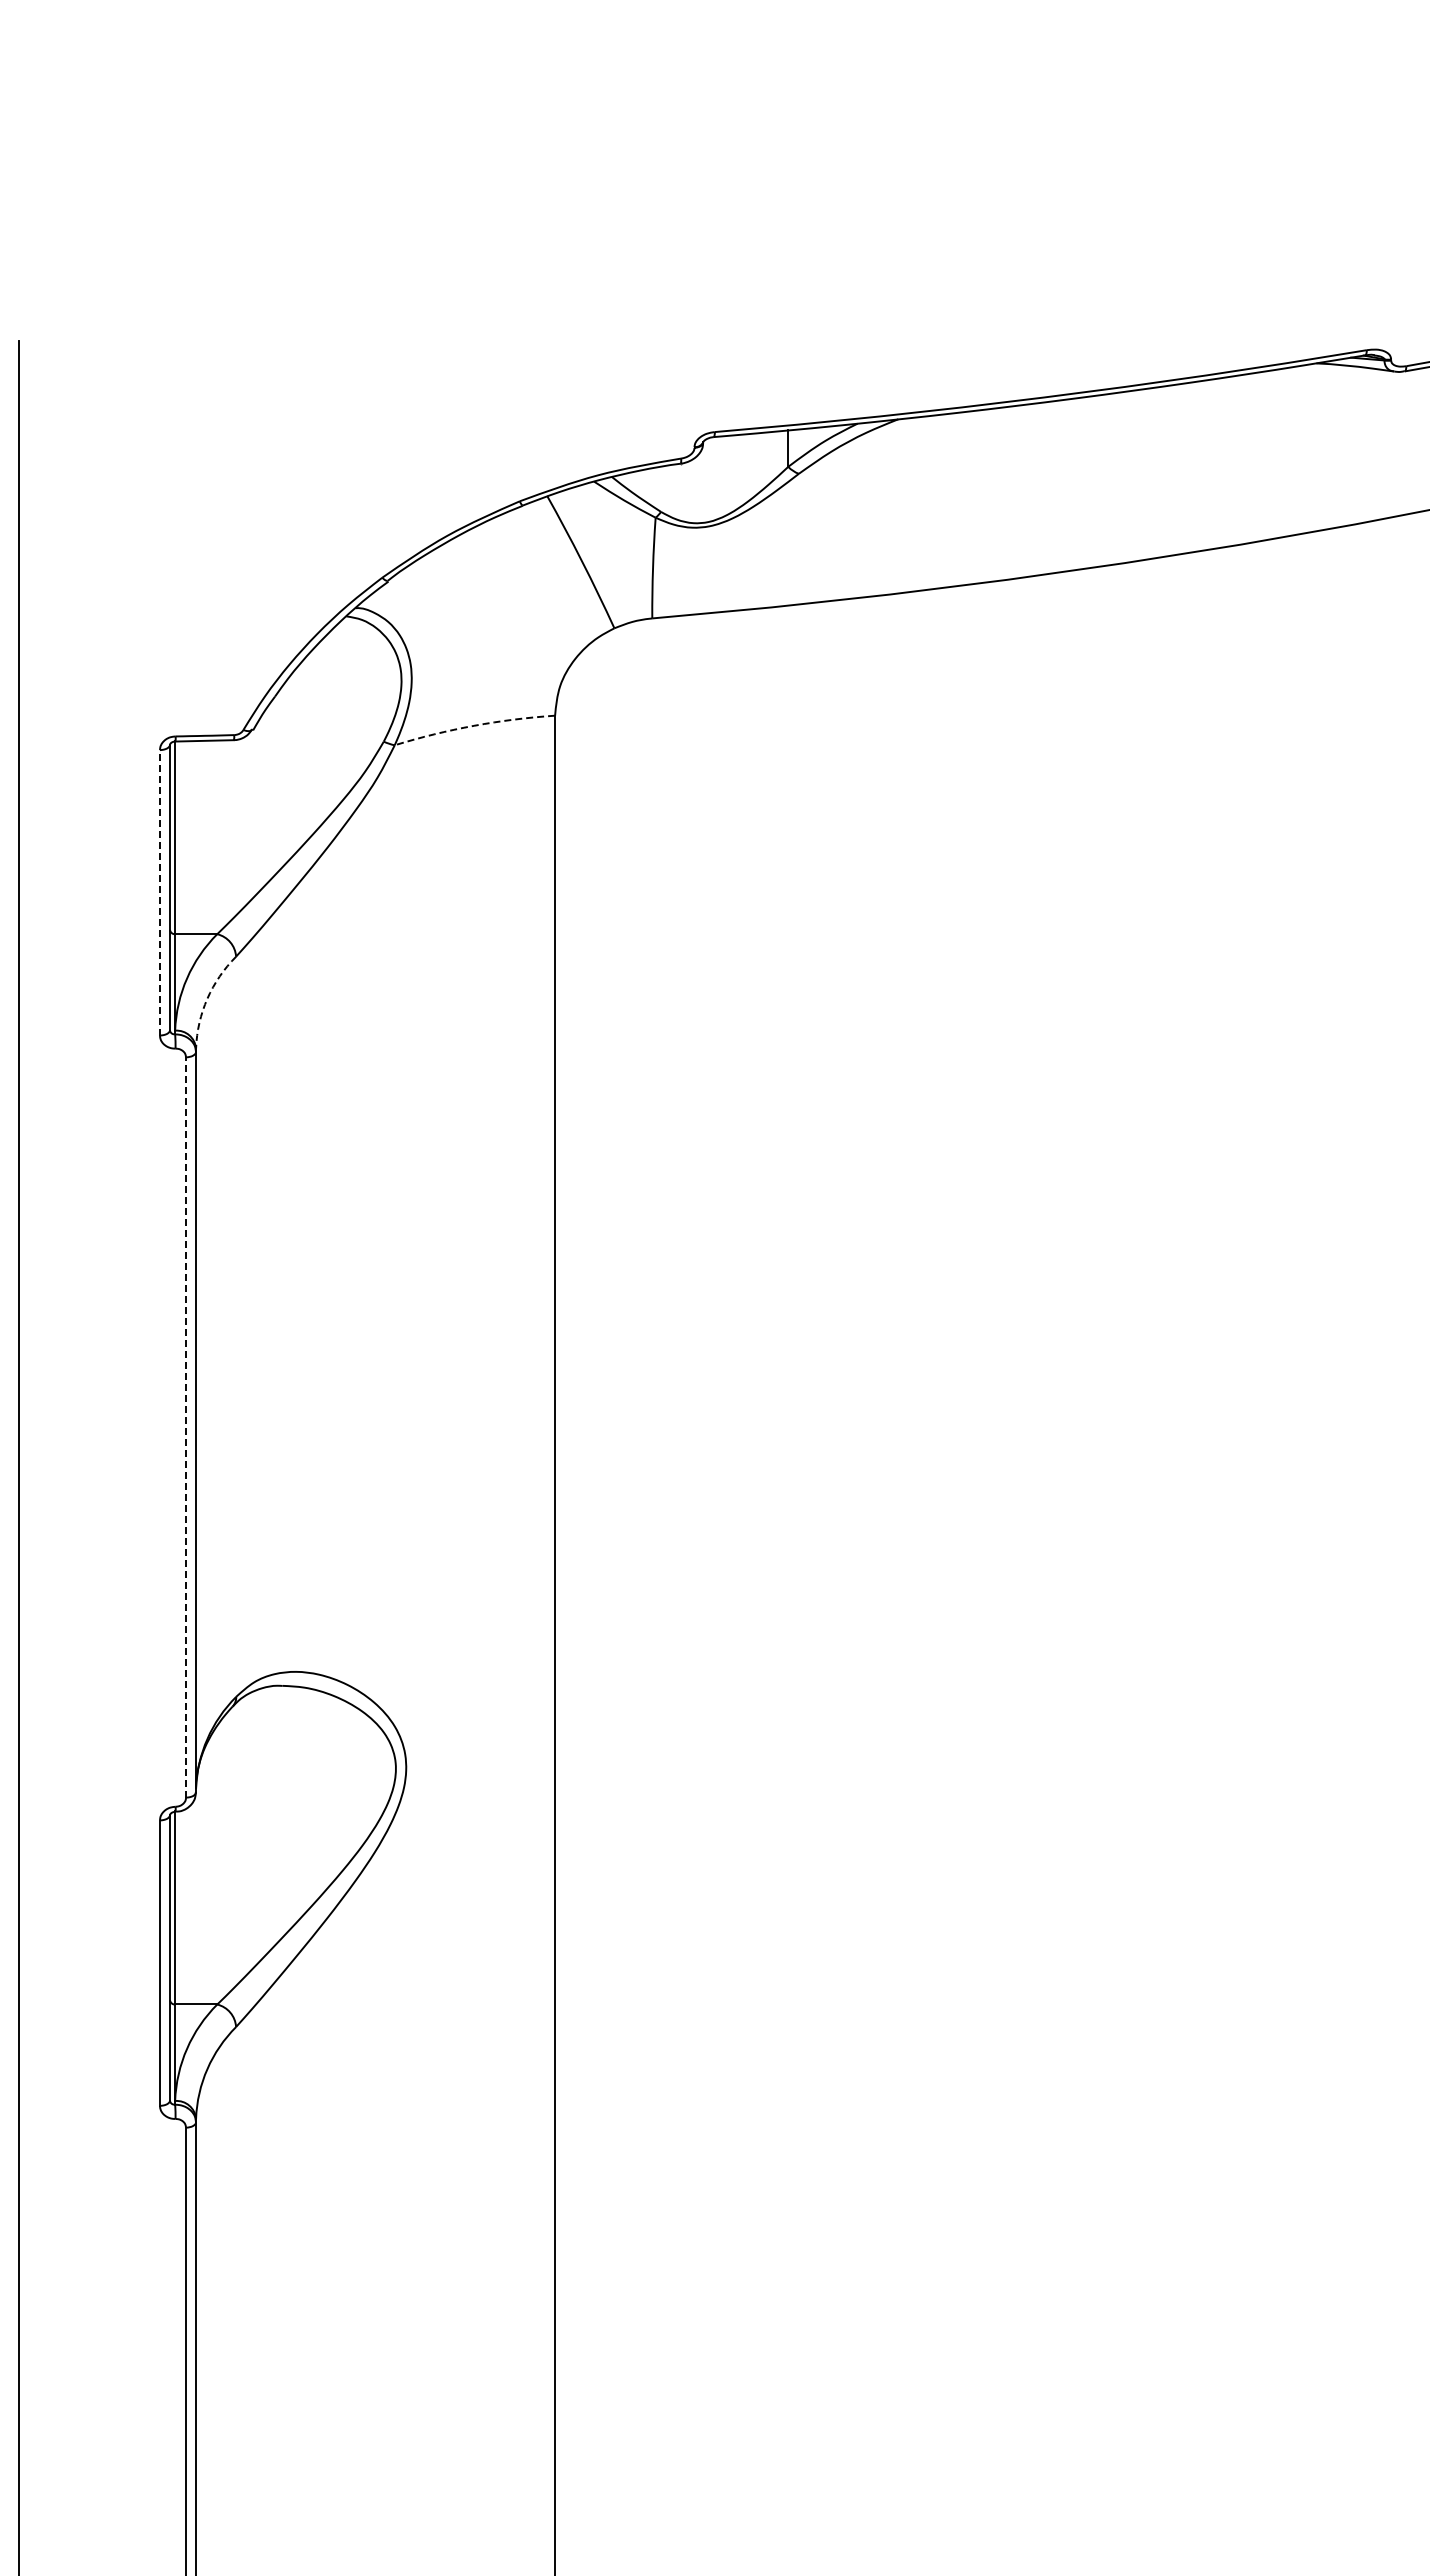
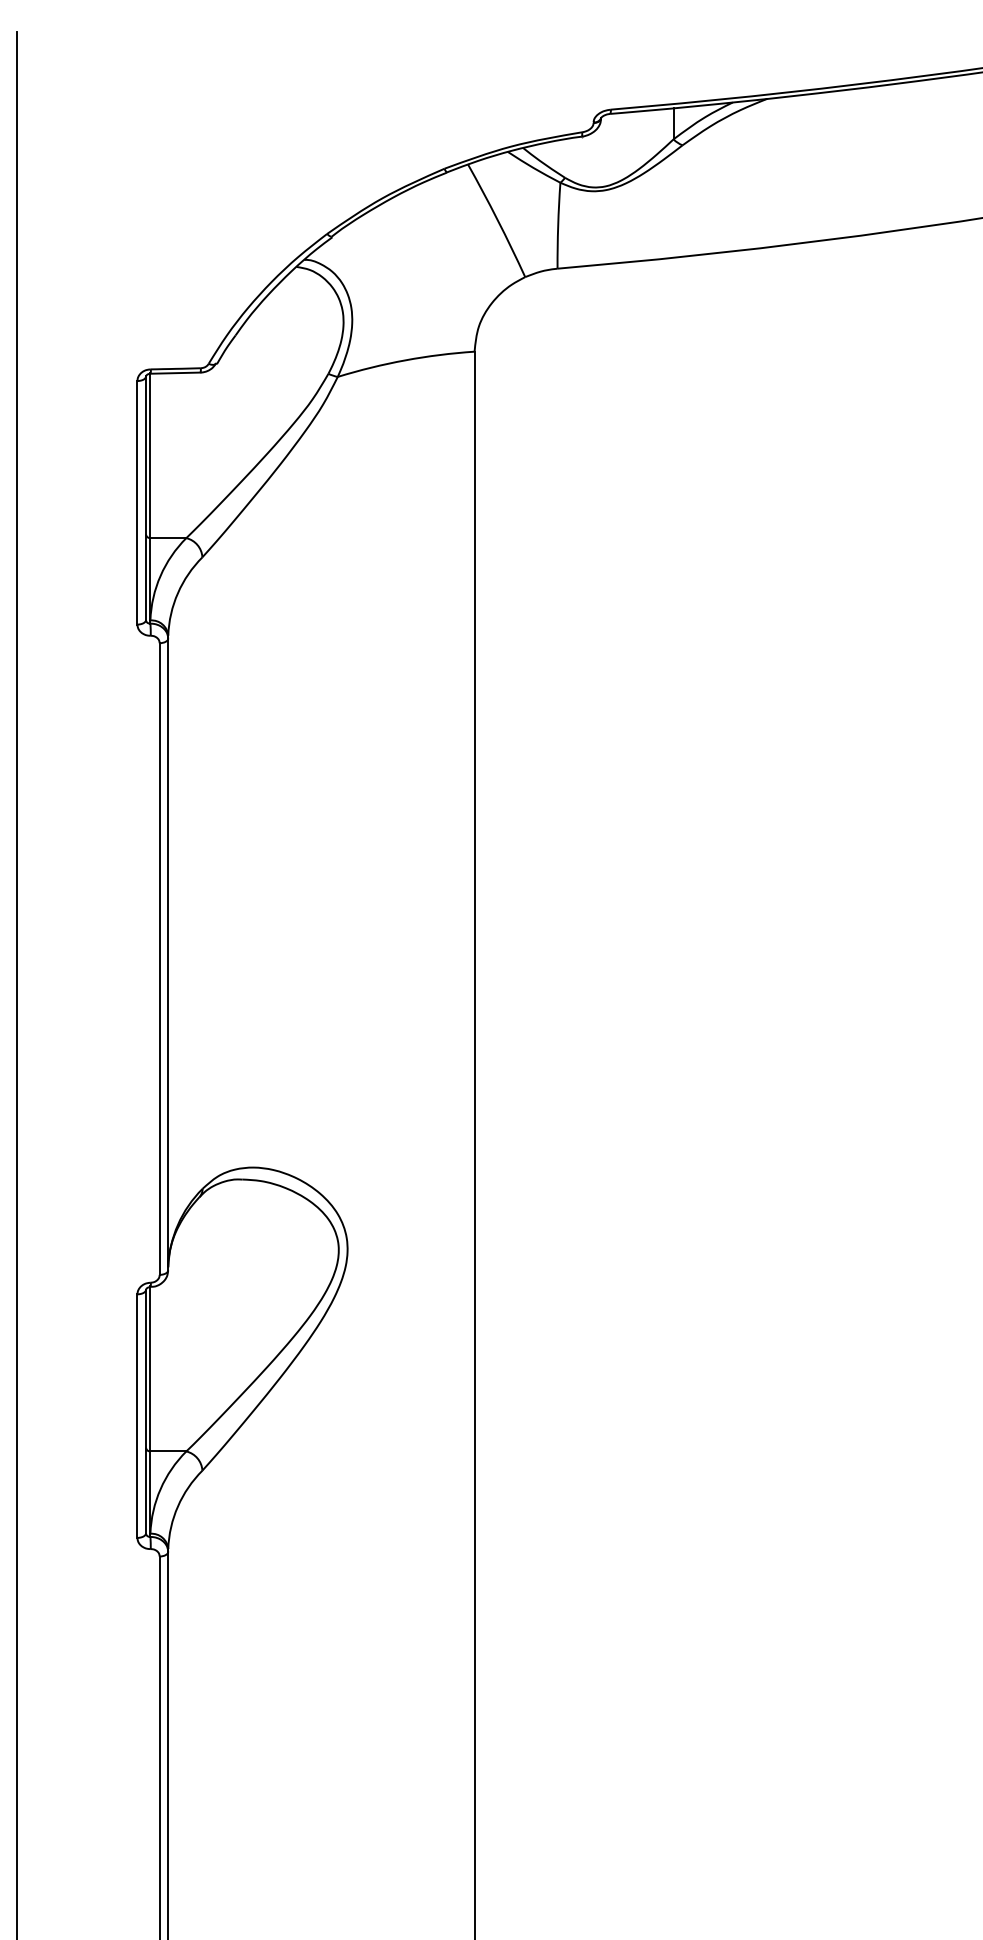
arc: (474, 725) -> (405, 360), dashed -> solid
line: (159, 892) -> (137, 502), dashed -> solid
arc: (207, 998) -> (178, 593), dashed -> solid
line: (186, 1426) -> (160, 958), dashed -> solid

